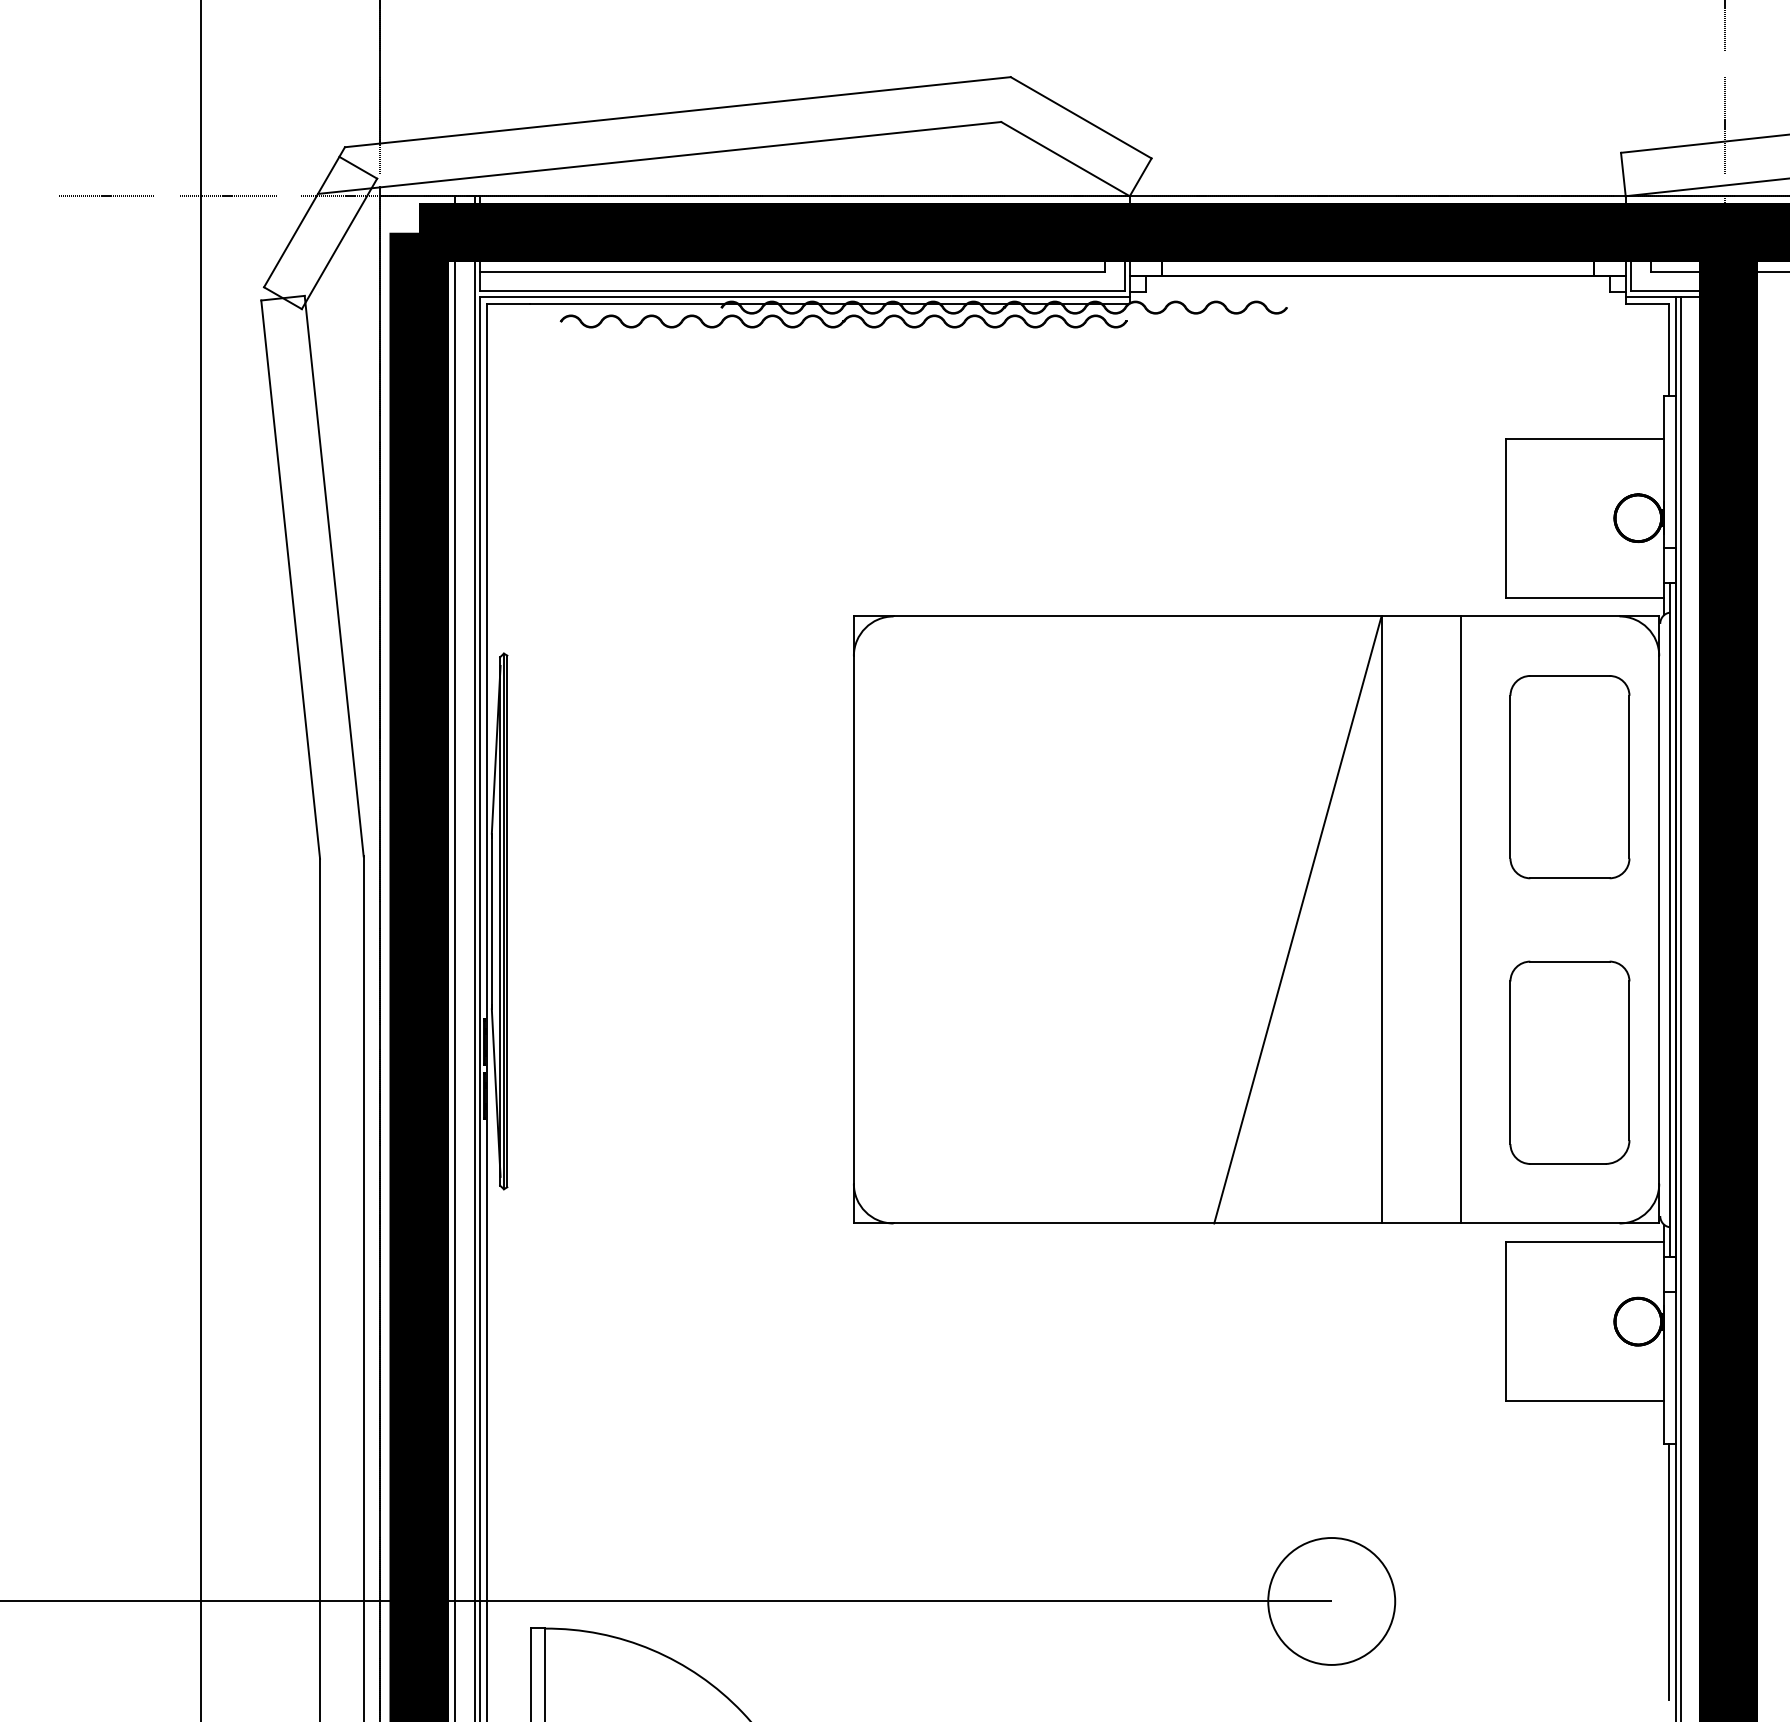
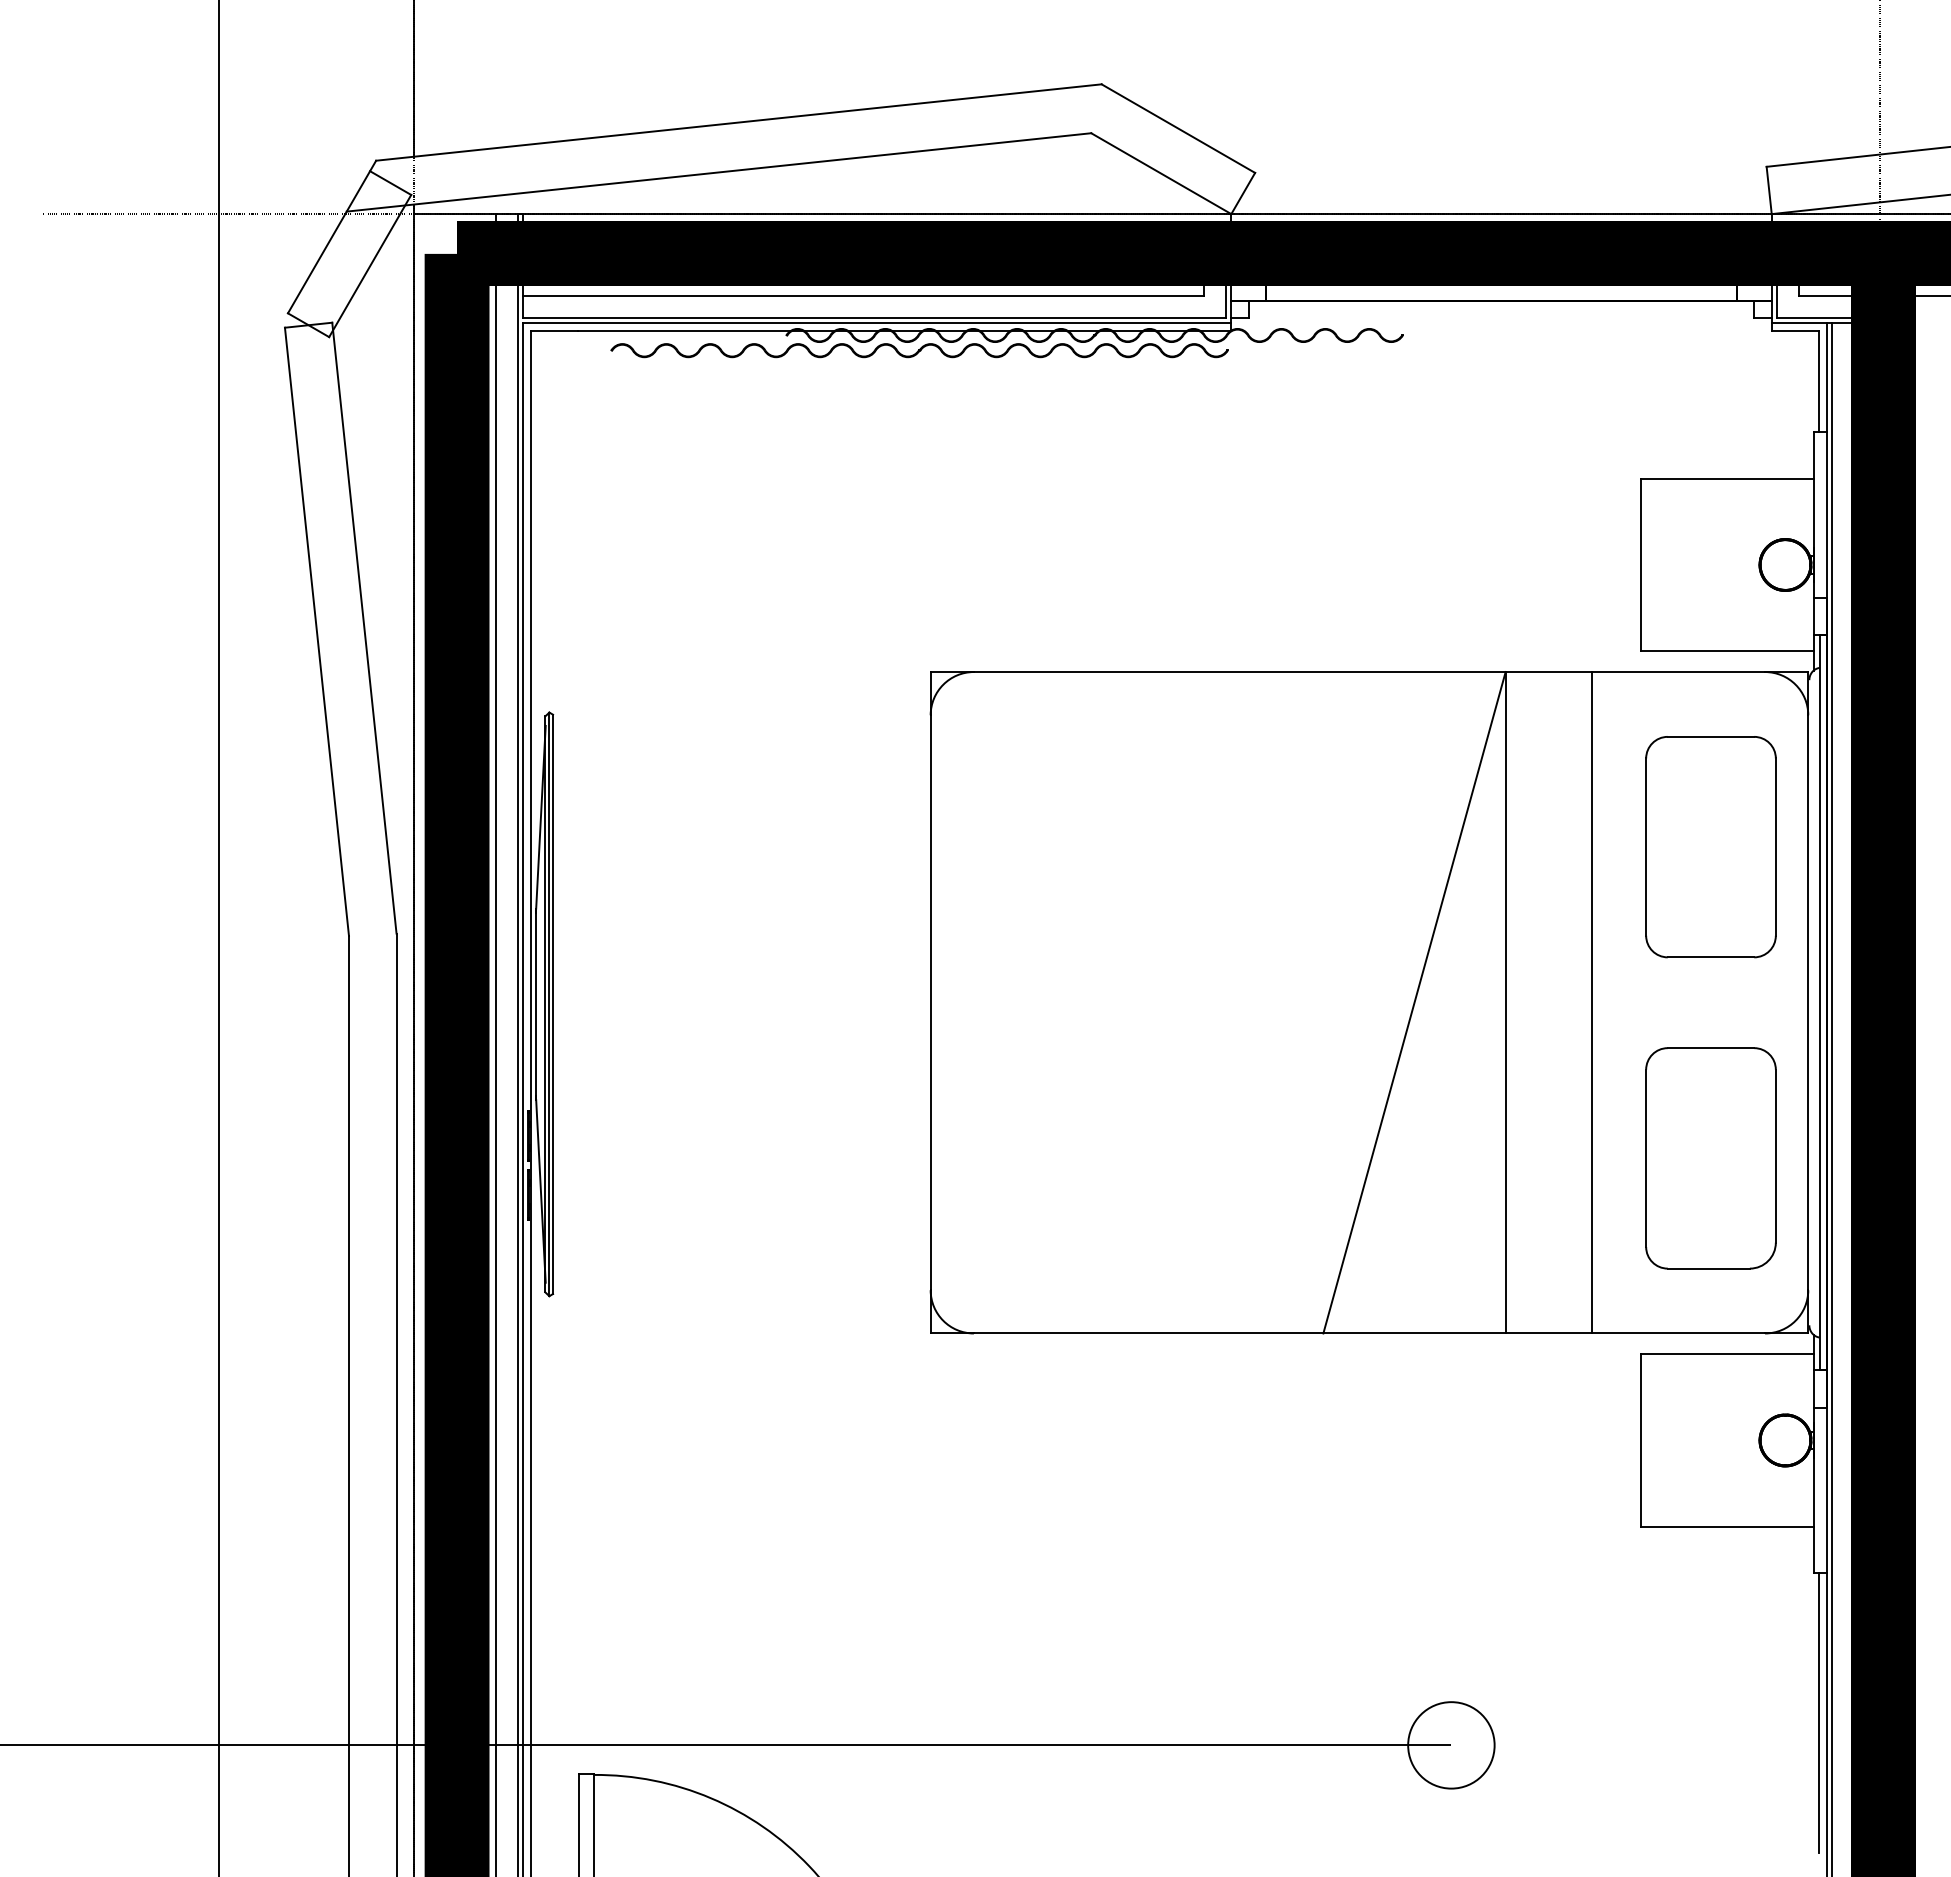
circle: (1331, 1601) -> (1451, 1745), size x0.62

